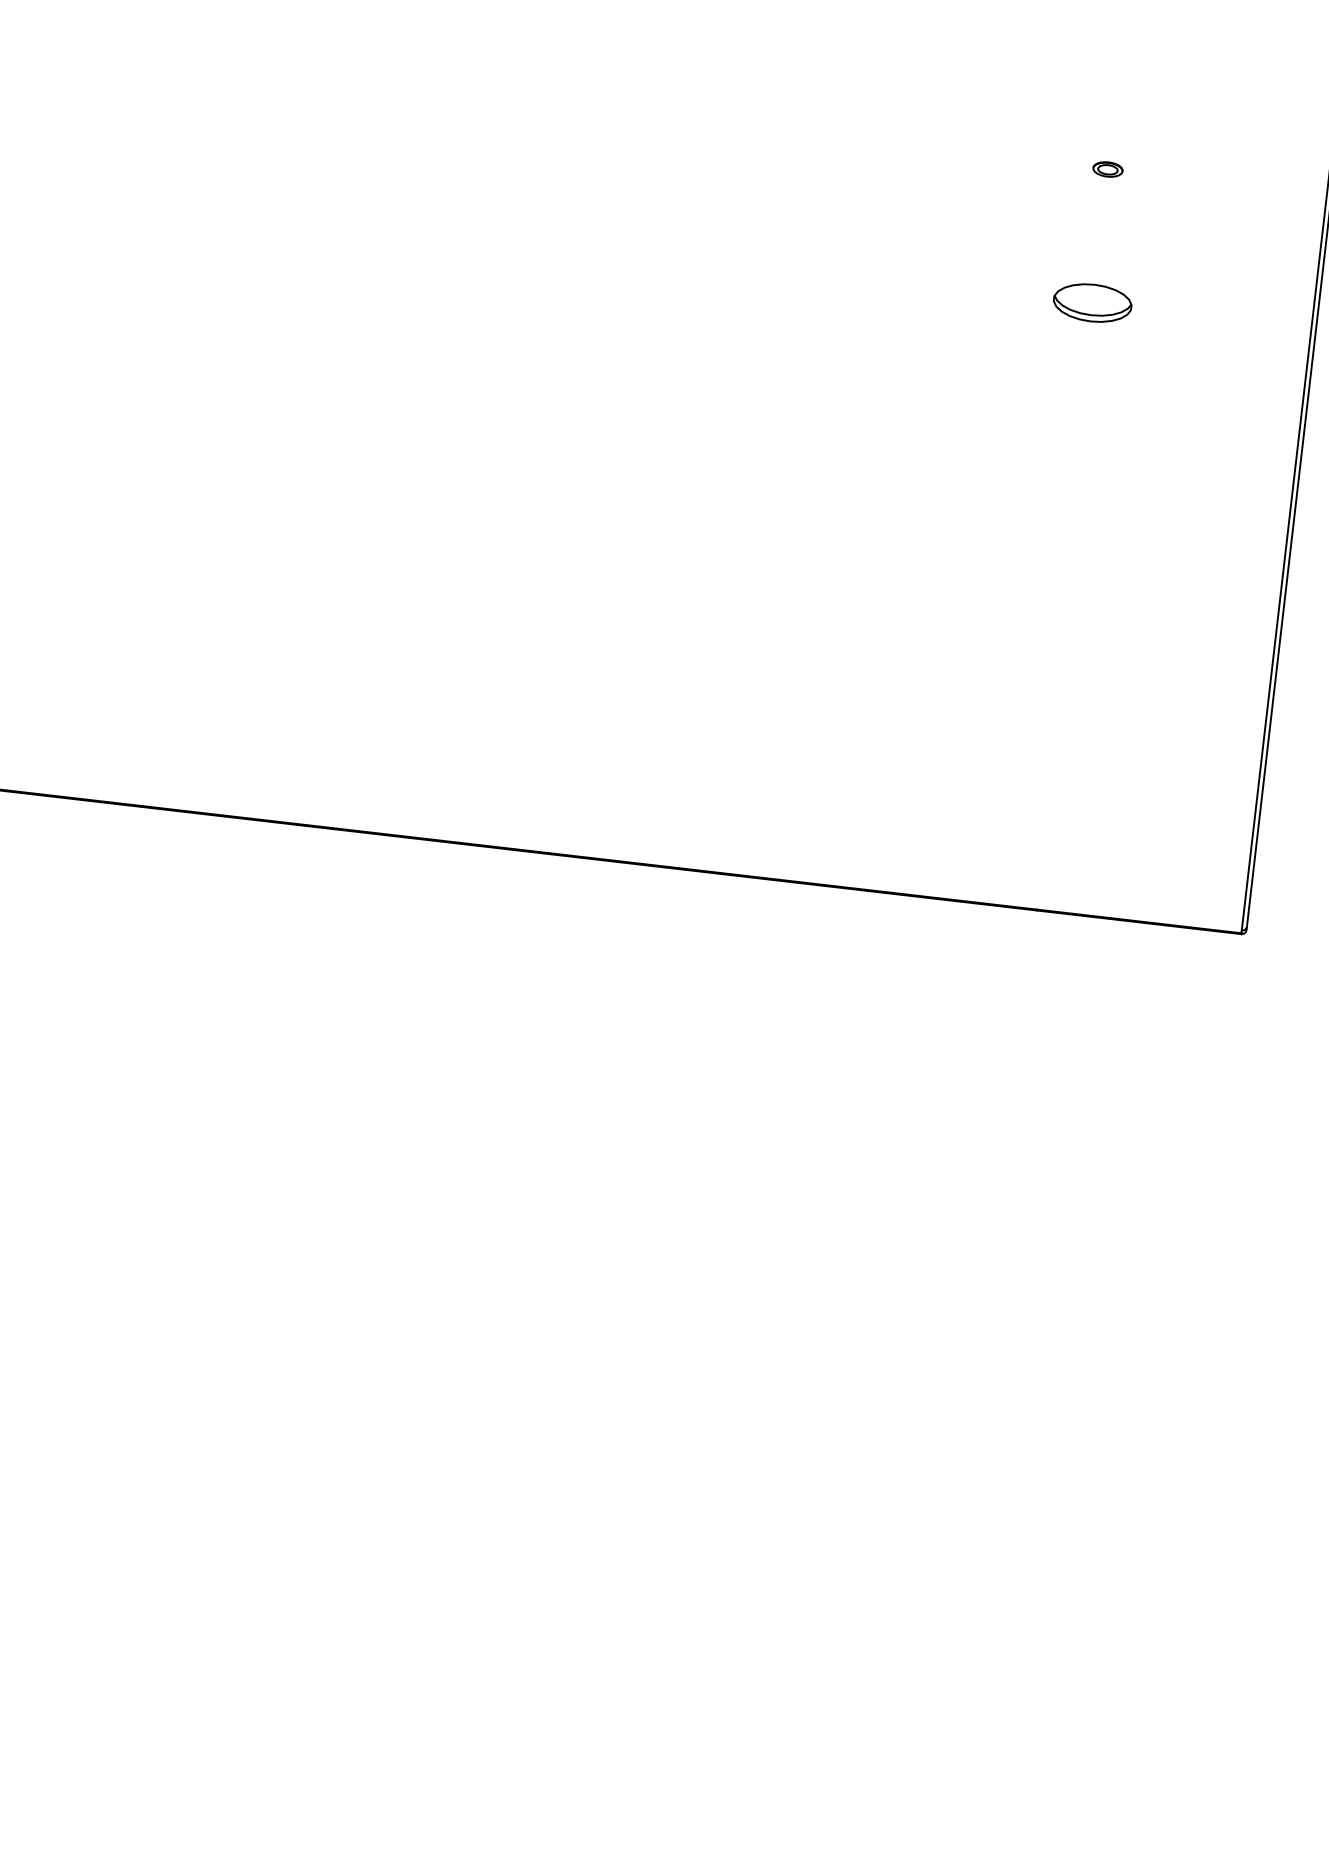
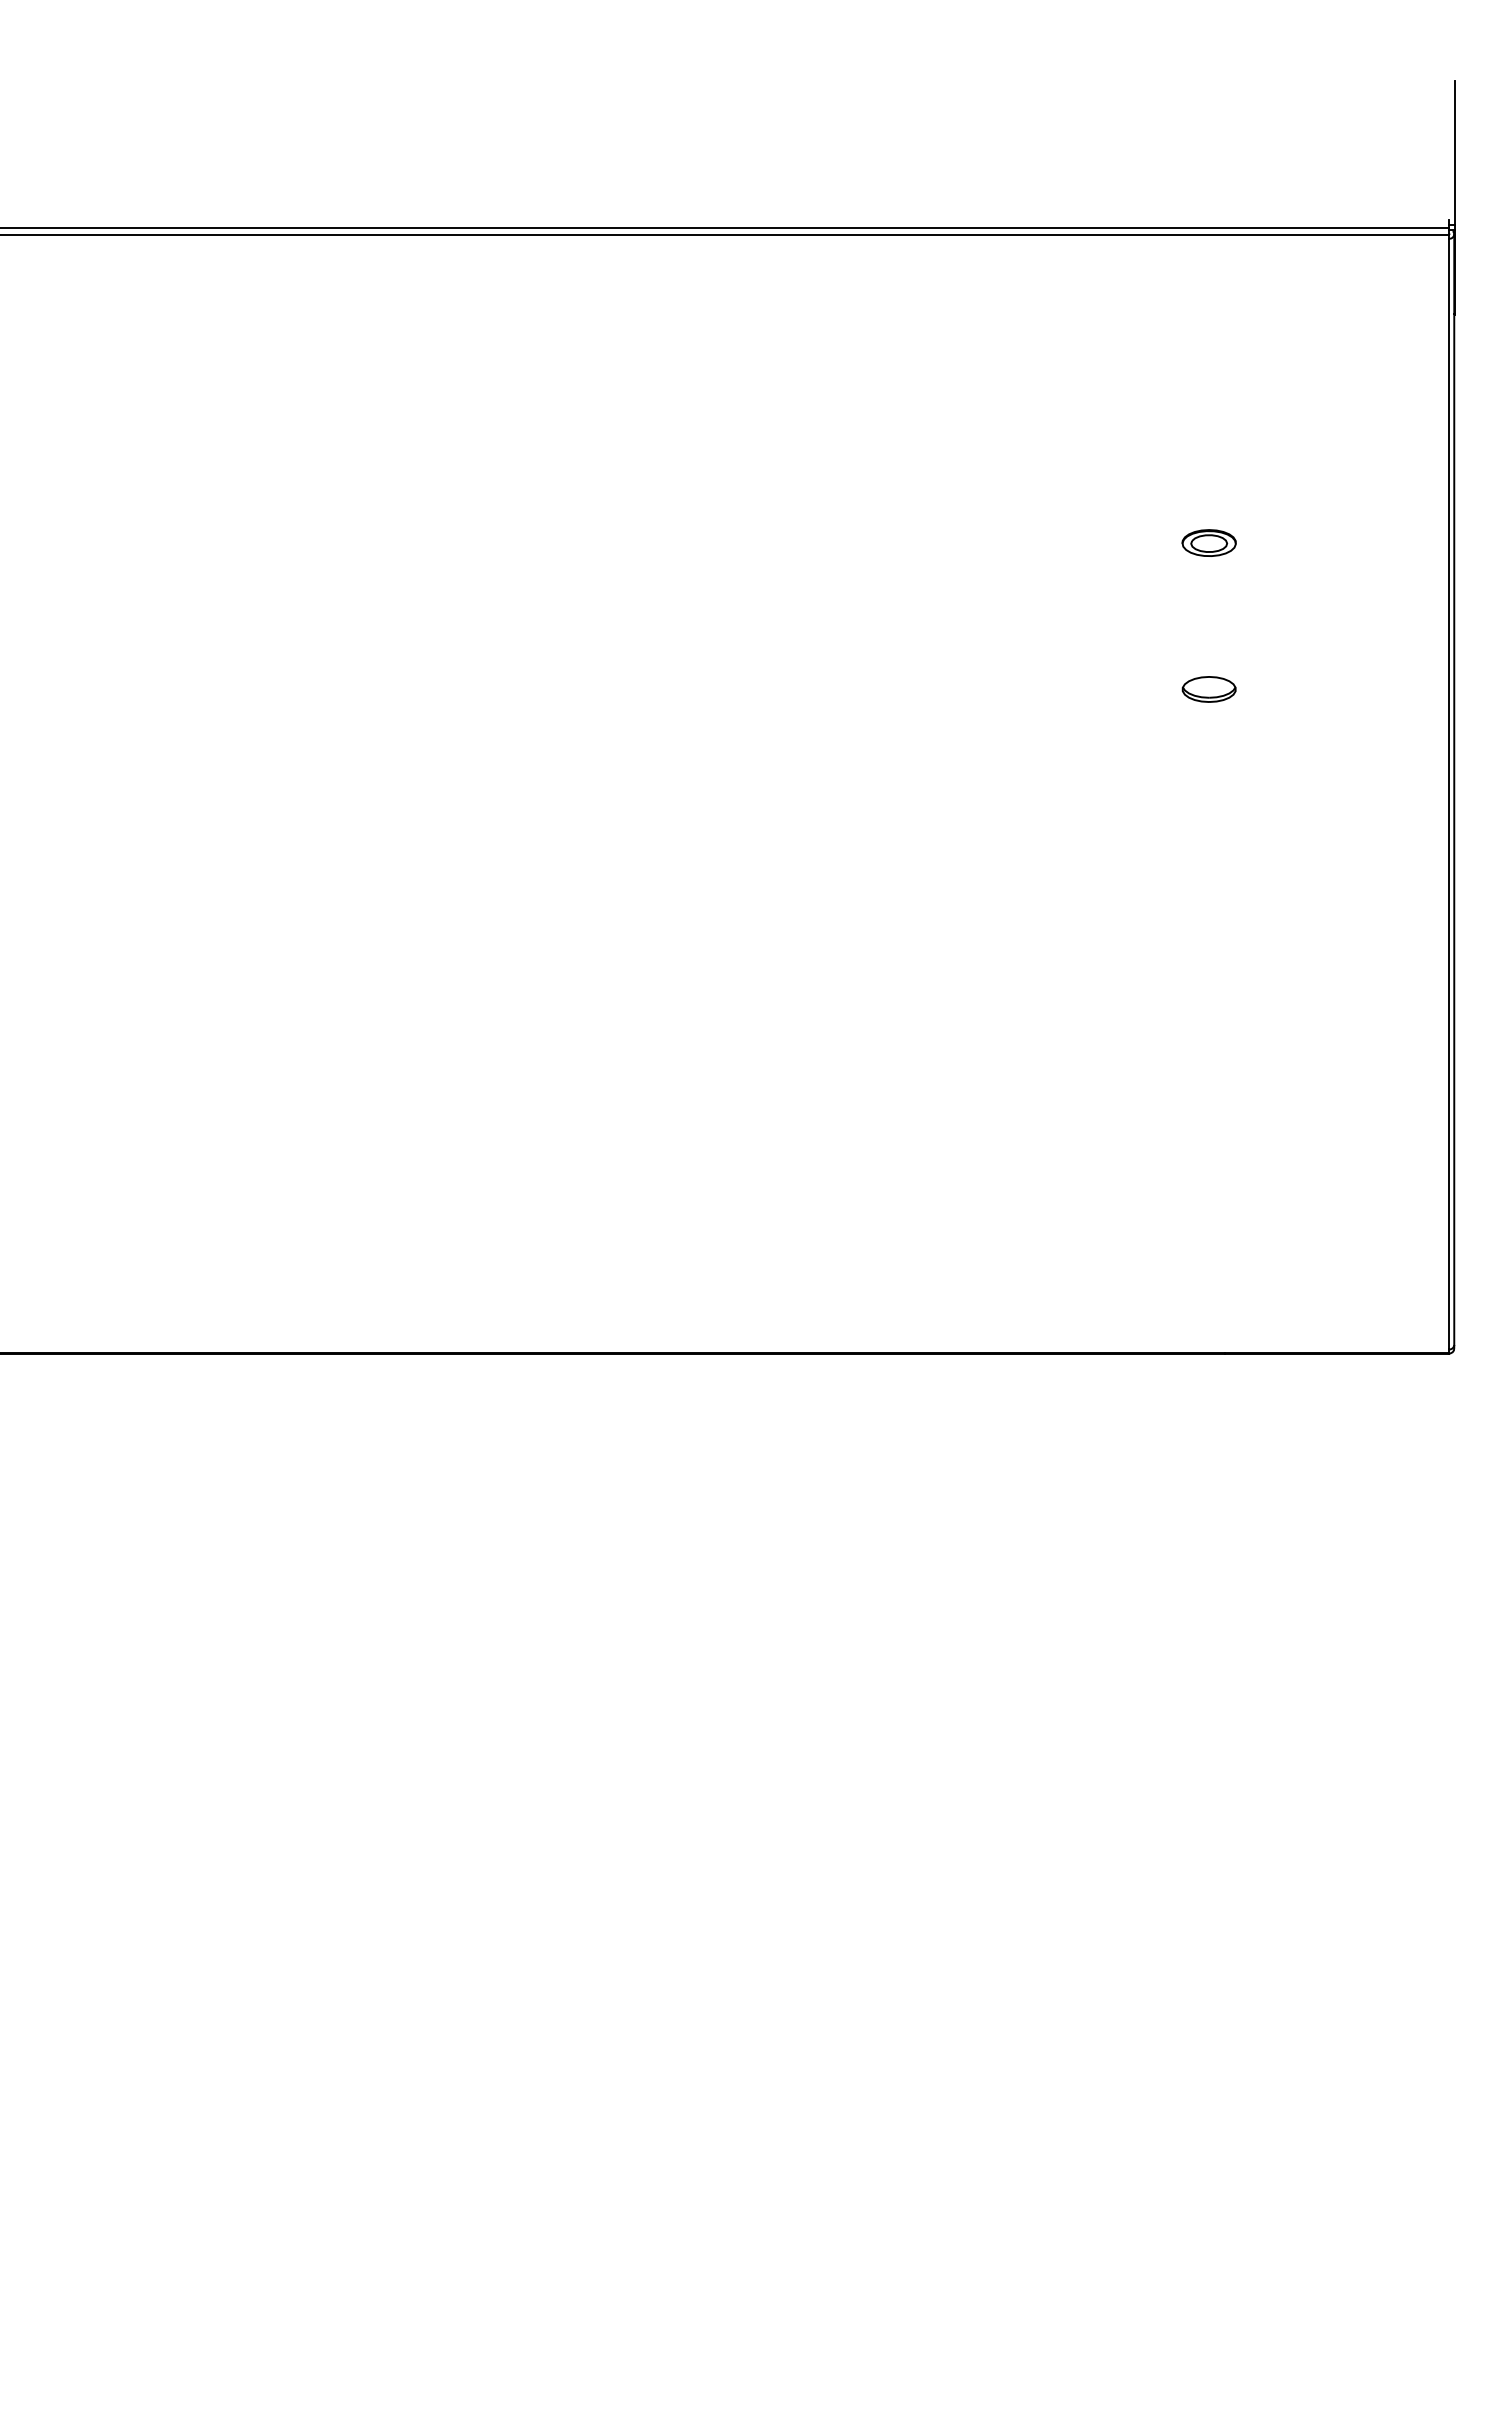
part: (1107, 168) -> (1208, 542), size x1.67
part: (1091, 303) -> (1208, 689), size x0.62

